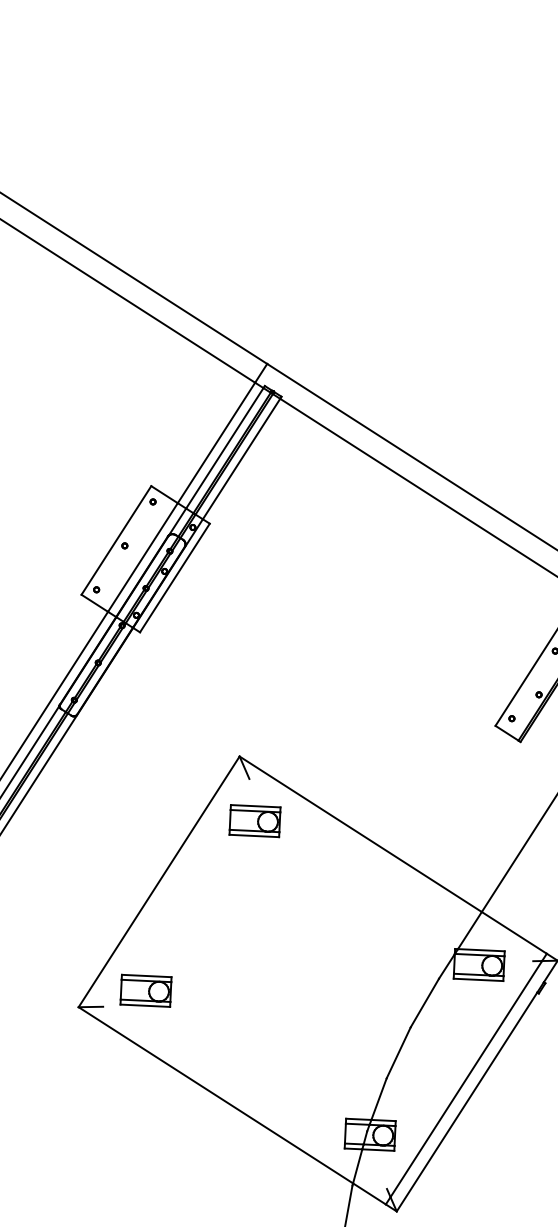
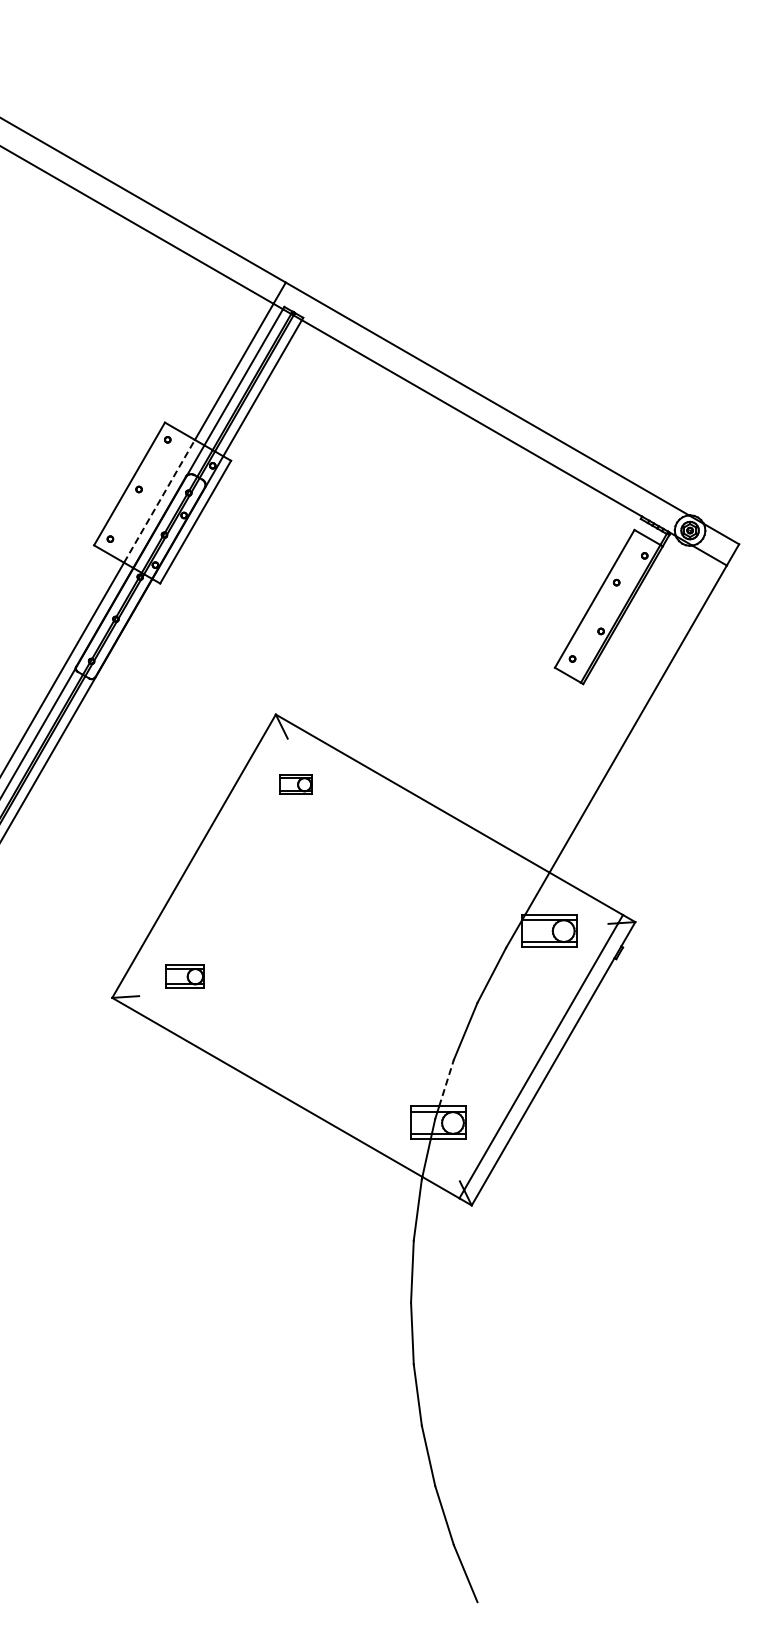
line: (142, 557) -> (159, 501), solid -> dashed
part: (254, 820) -> (295, 784), size x0.6
part: (146, 990) -> (185, 976), size x0.7
line: (379, 1098) -> (446, 1082), solid -> dashed

